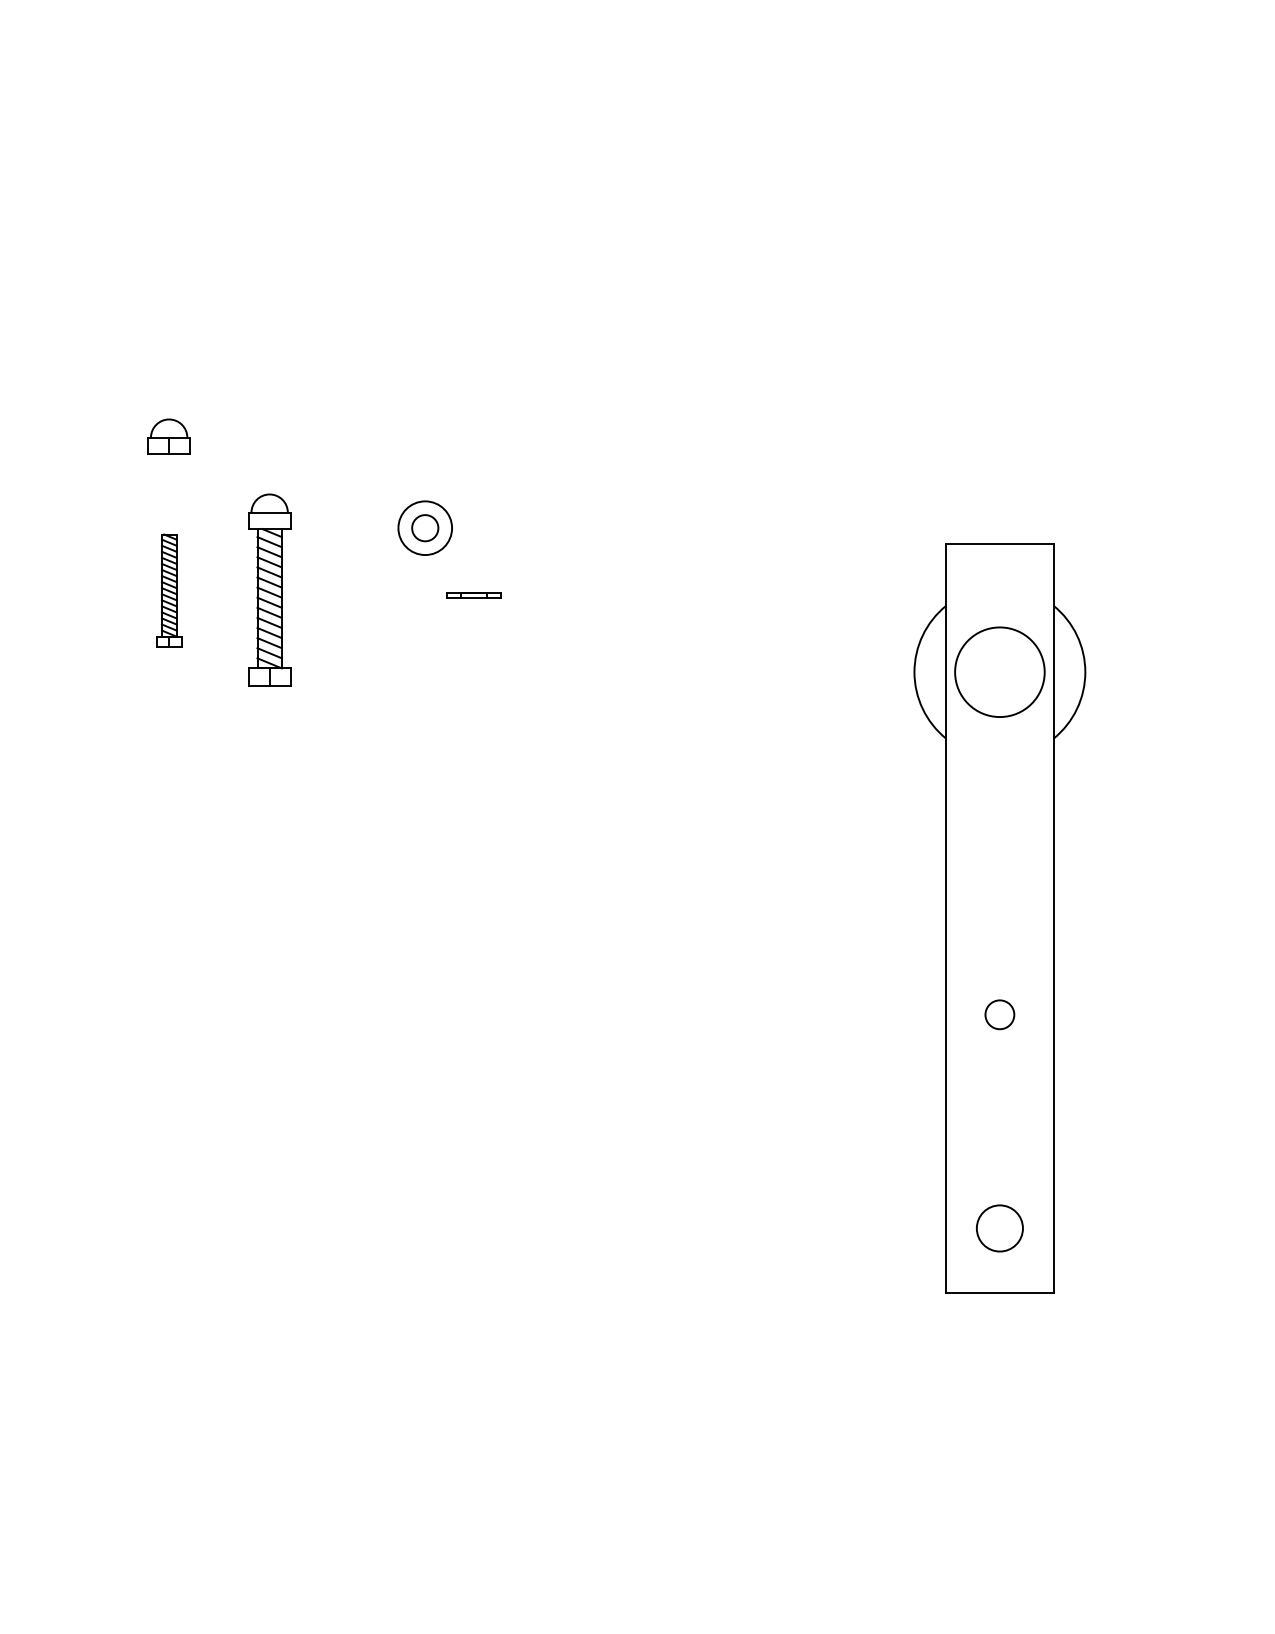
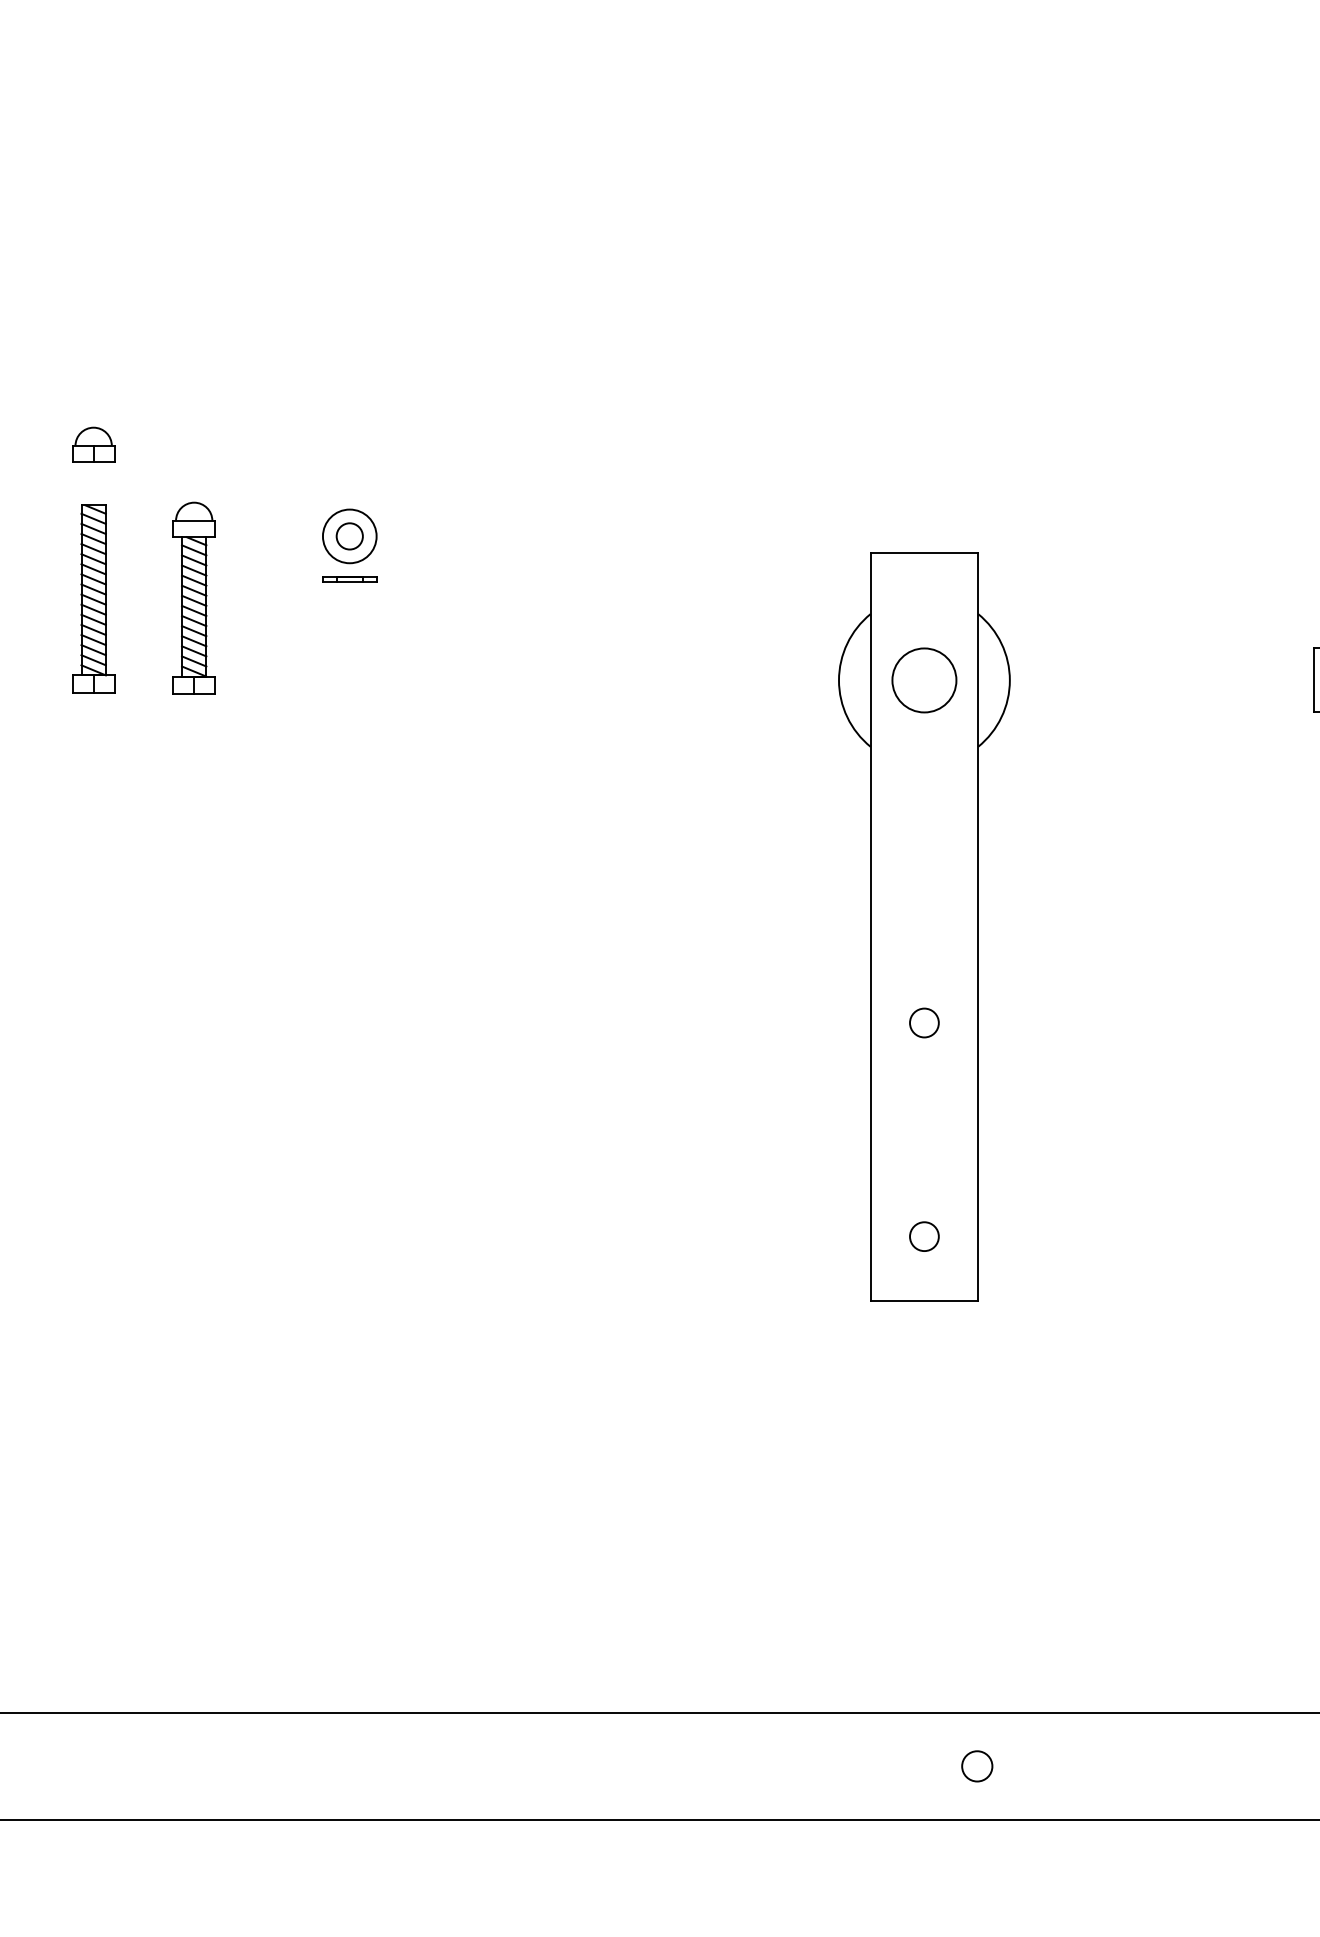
part: (168, 590) -> (93, 598), size x1.67
part: (473, 595) -> (349, 579), moved
circle: (999, 672) -> (924, 680), size x0.71
circle: (999, 1228) -> (924, 1236), size x0.62

